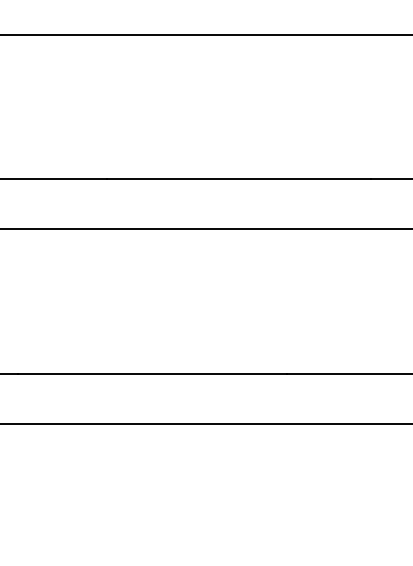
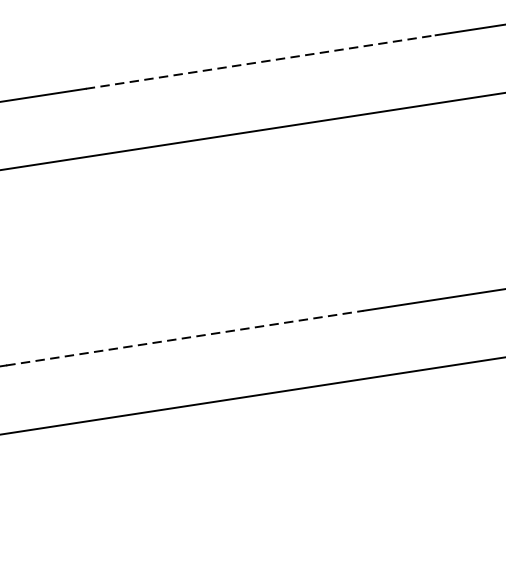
line: (239, 179) -> (261, 62), solid -> dashed
line: (152, 373) -> (185, 337), solid -> dashed

